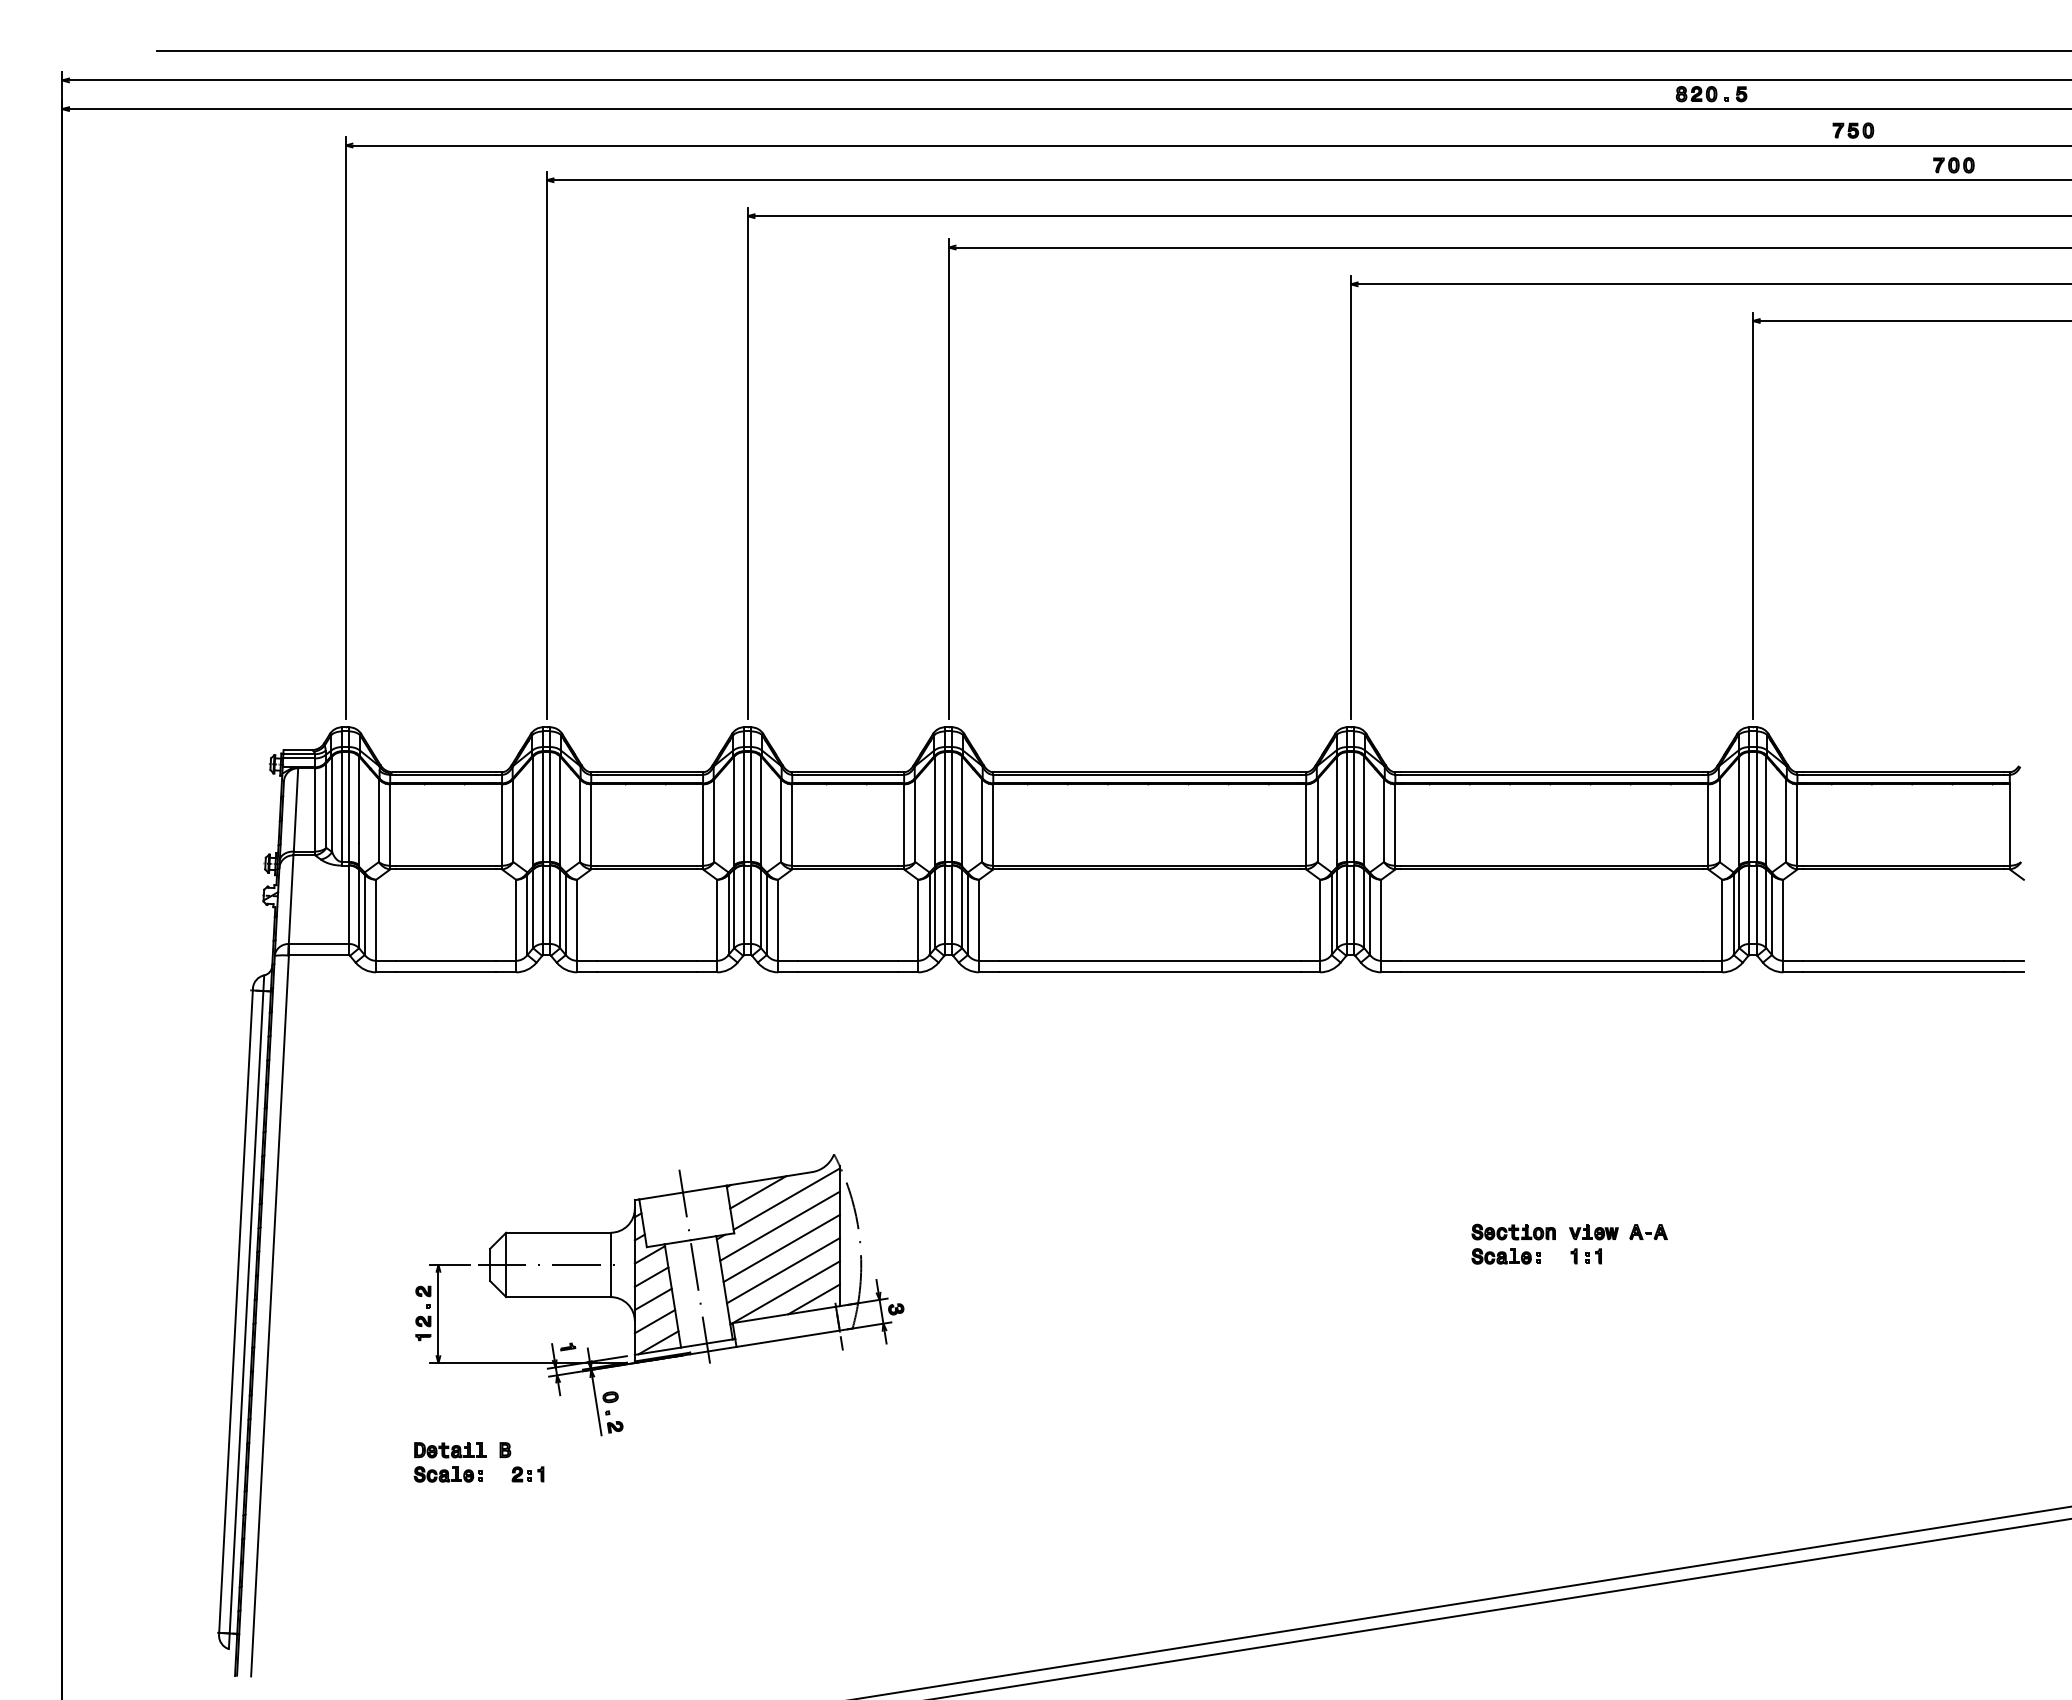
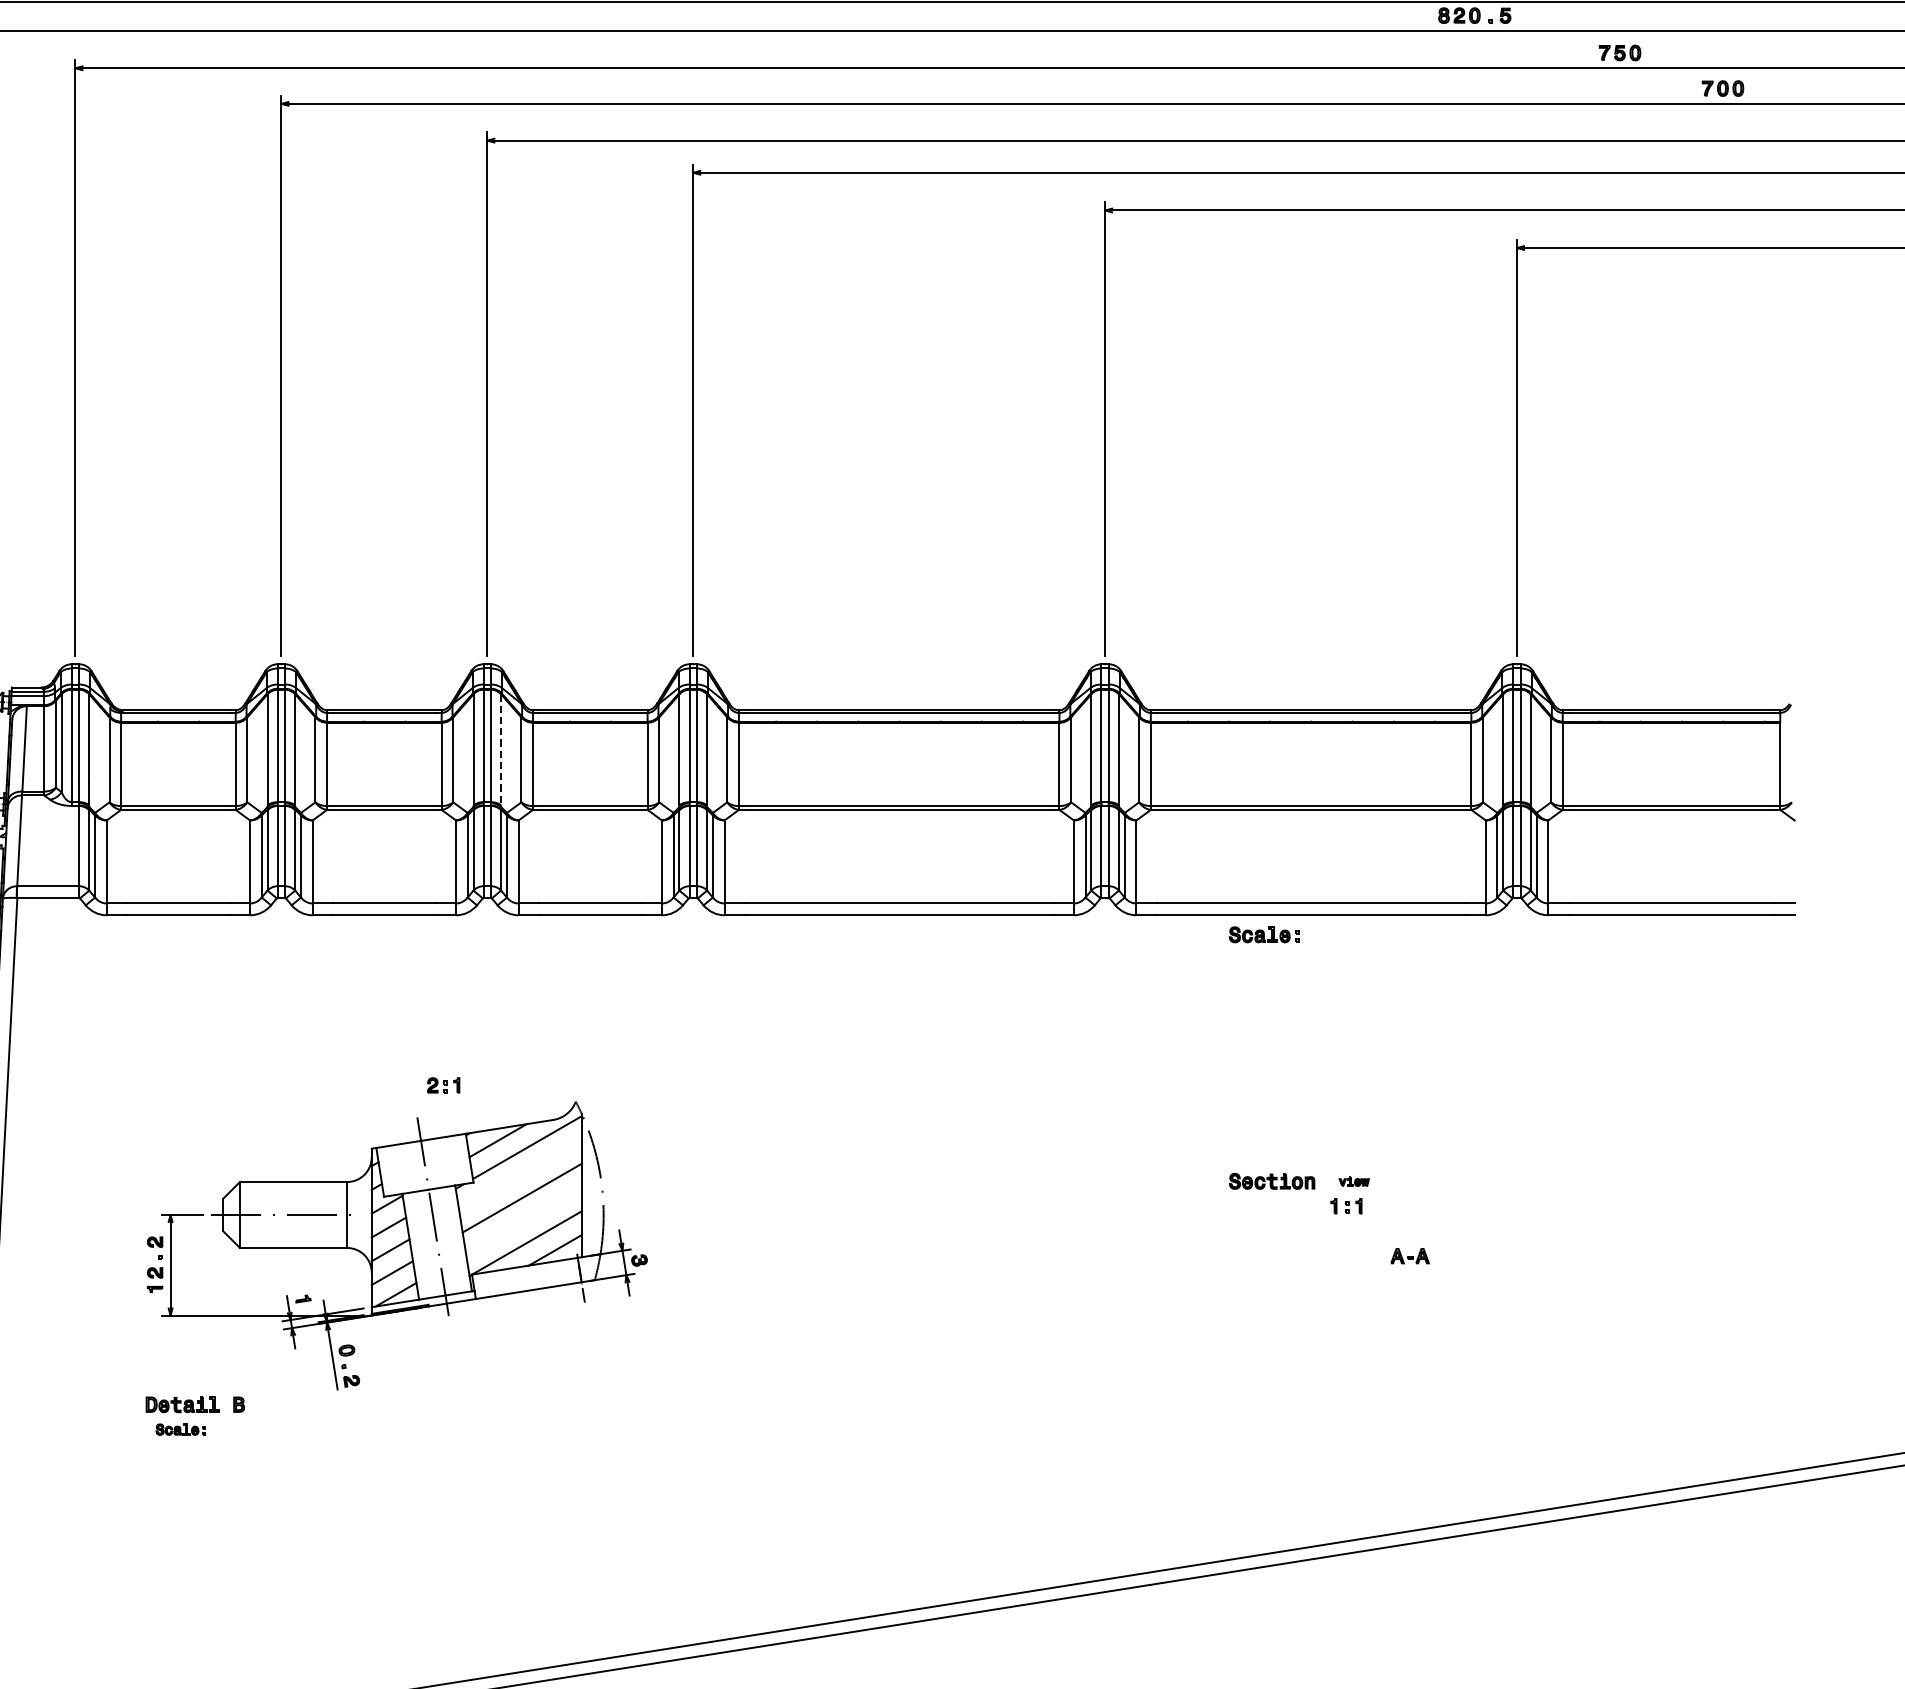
line: (761, 811) -> (501, 750), solid -> dashed
line: (779, 1225) -> (519, 1174), removed
part: (1648, 1231) -> (1410, 1255), moved
part: (1593, 1232) -> (1353, 1181), size x0.6
part: (1505, 1256) -> (1263, 934), moved
line: (783, 1270) -> (524, 1220), removed
part: (447, 1474) -> (179, 1429), size x0.7
part: (527, 1474) -> (443, 1085), moved

